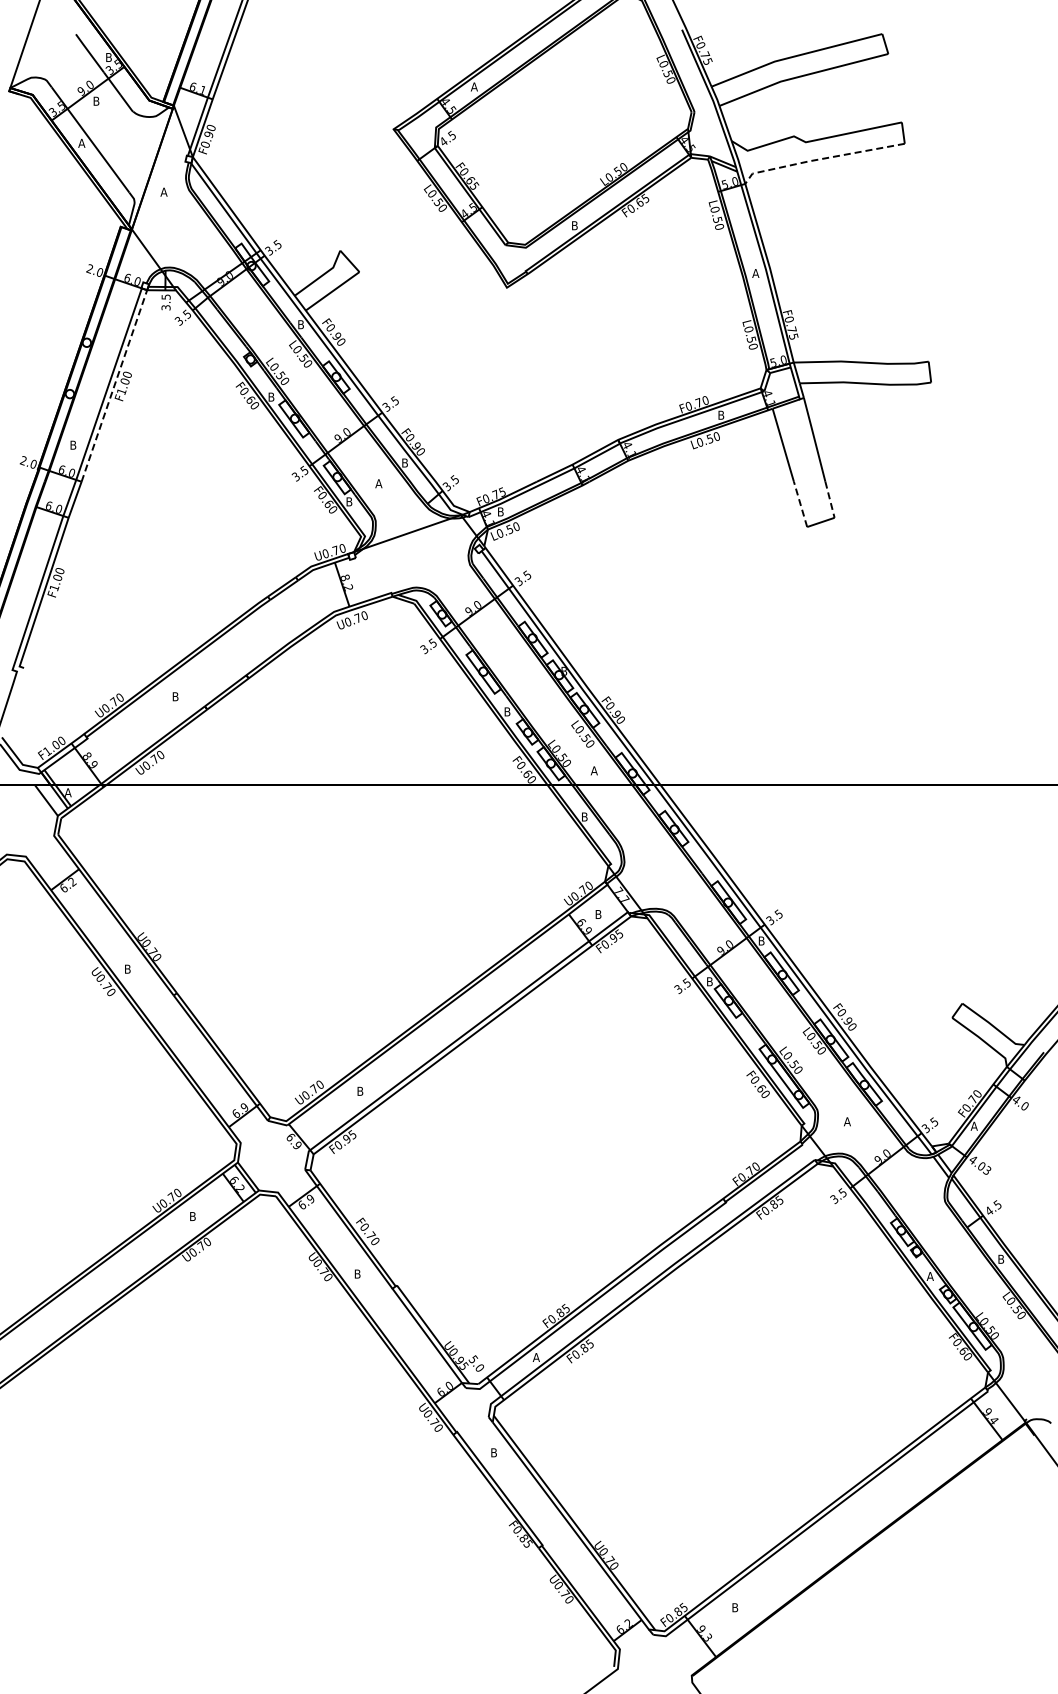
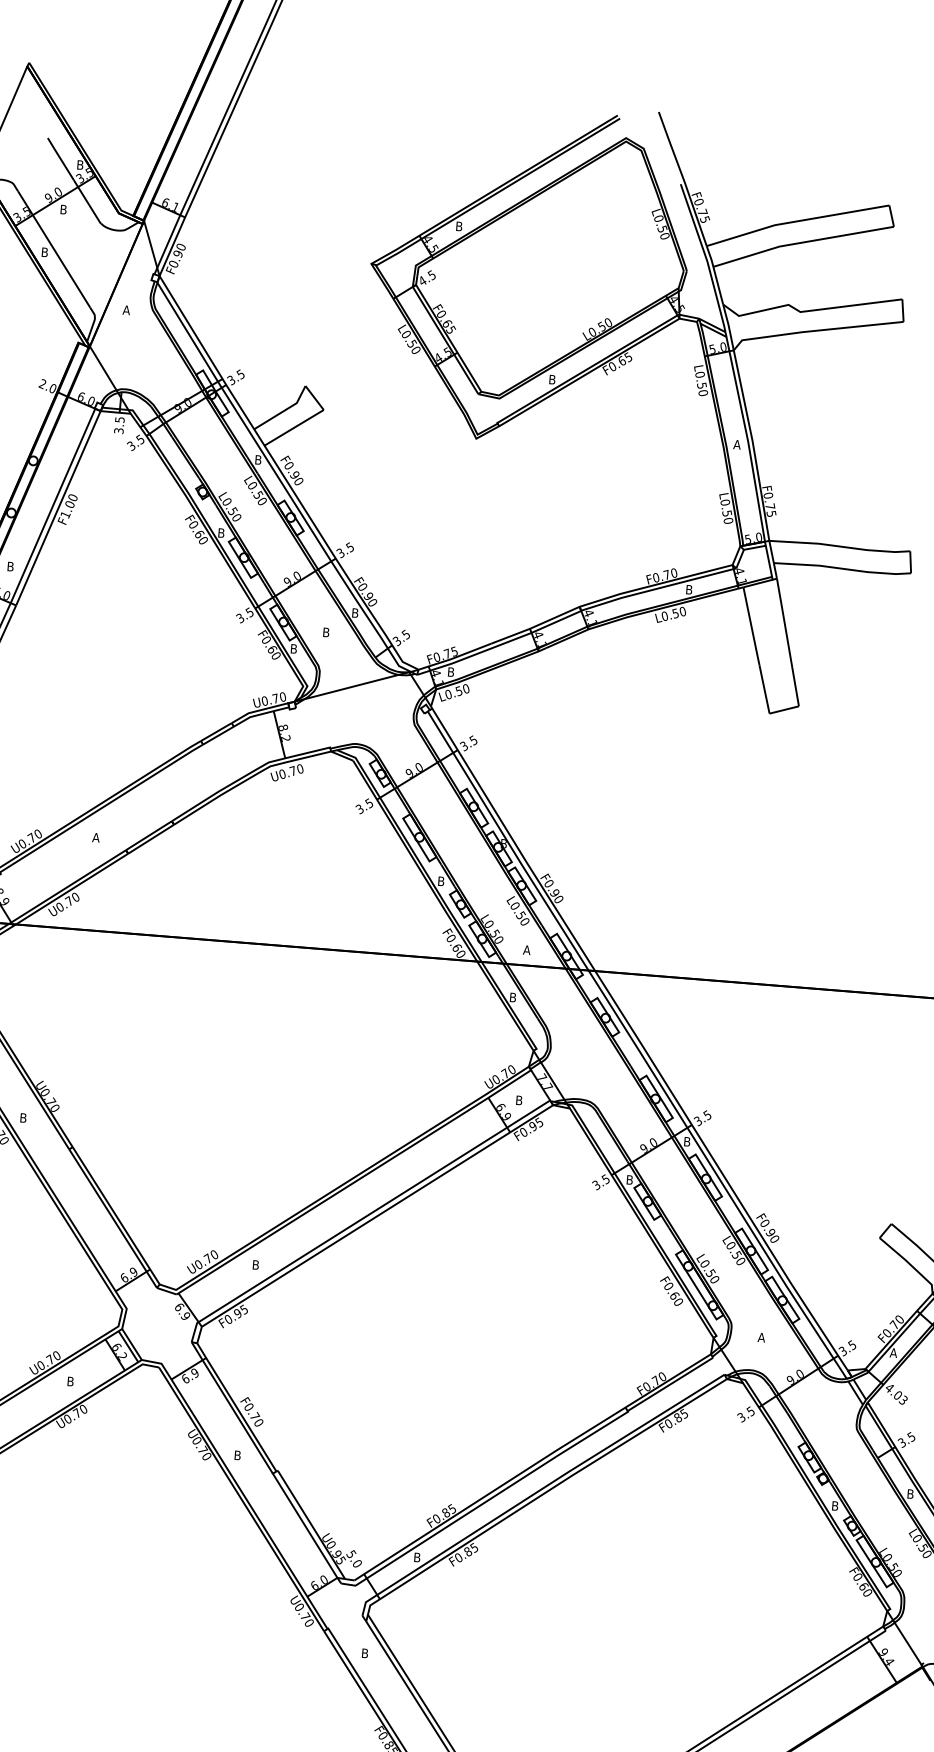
text: (473, 86) -> (458, 225), A -> B
text: (81, 142) -> (44, 251), A -> B
line: (820, 159) -> (814, 331), dashed -> solid
line: (114, 385) -> (58, 507), dashed -> solid
text: (378, 483) -> (325, 632), A -> B
line: (830, 499) -> (796, 686), dashed -> solid
line: (800, 504) -> (764, 689), dashed -> solid
text: (175, 696) -> (96, 837), B -> A
text: (989, 1210) -> (902, 1442), 4.5 -> 3.5
text: (929, 1276) -> (834, 1505), A -> B
text: (535, 1357) -> (416, 1557), A -> B

